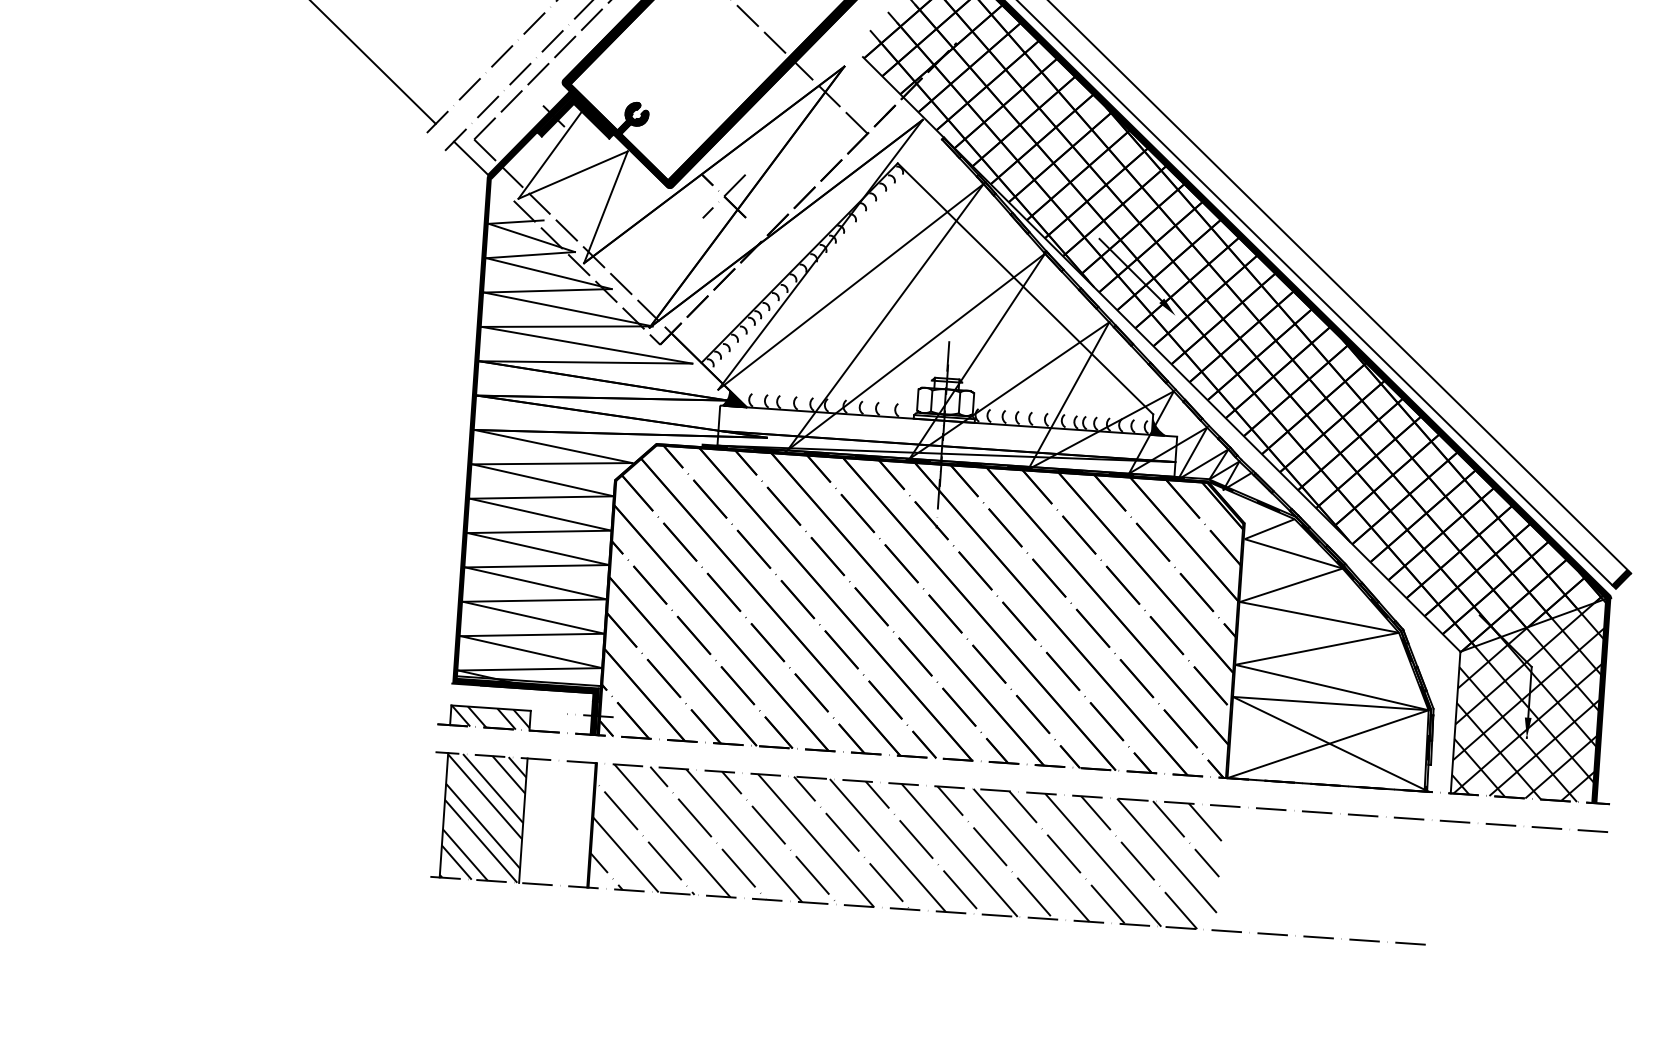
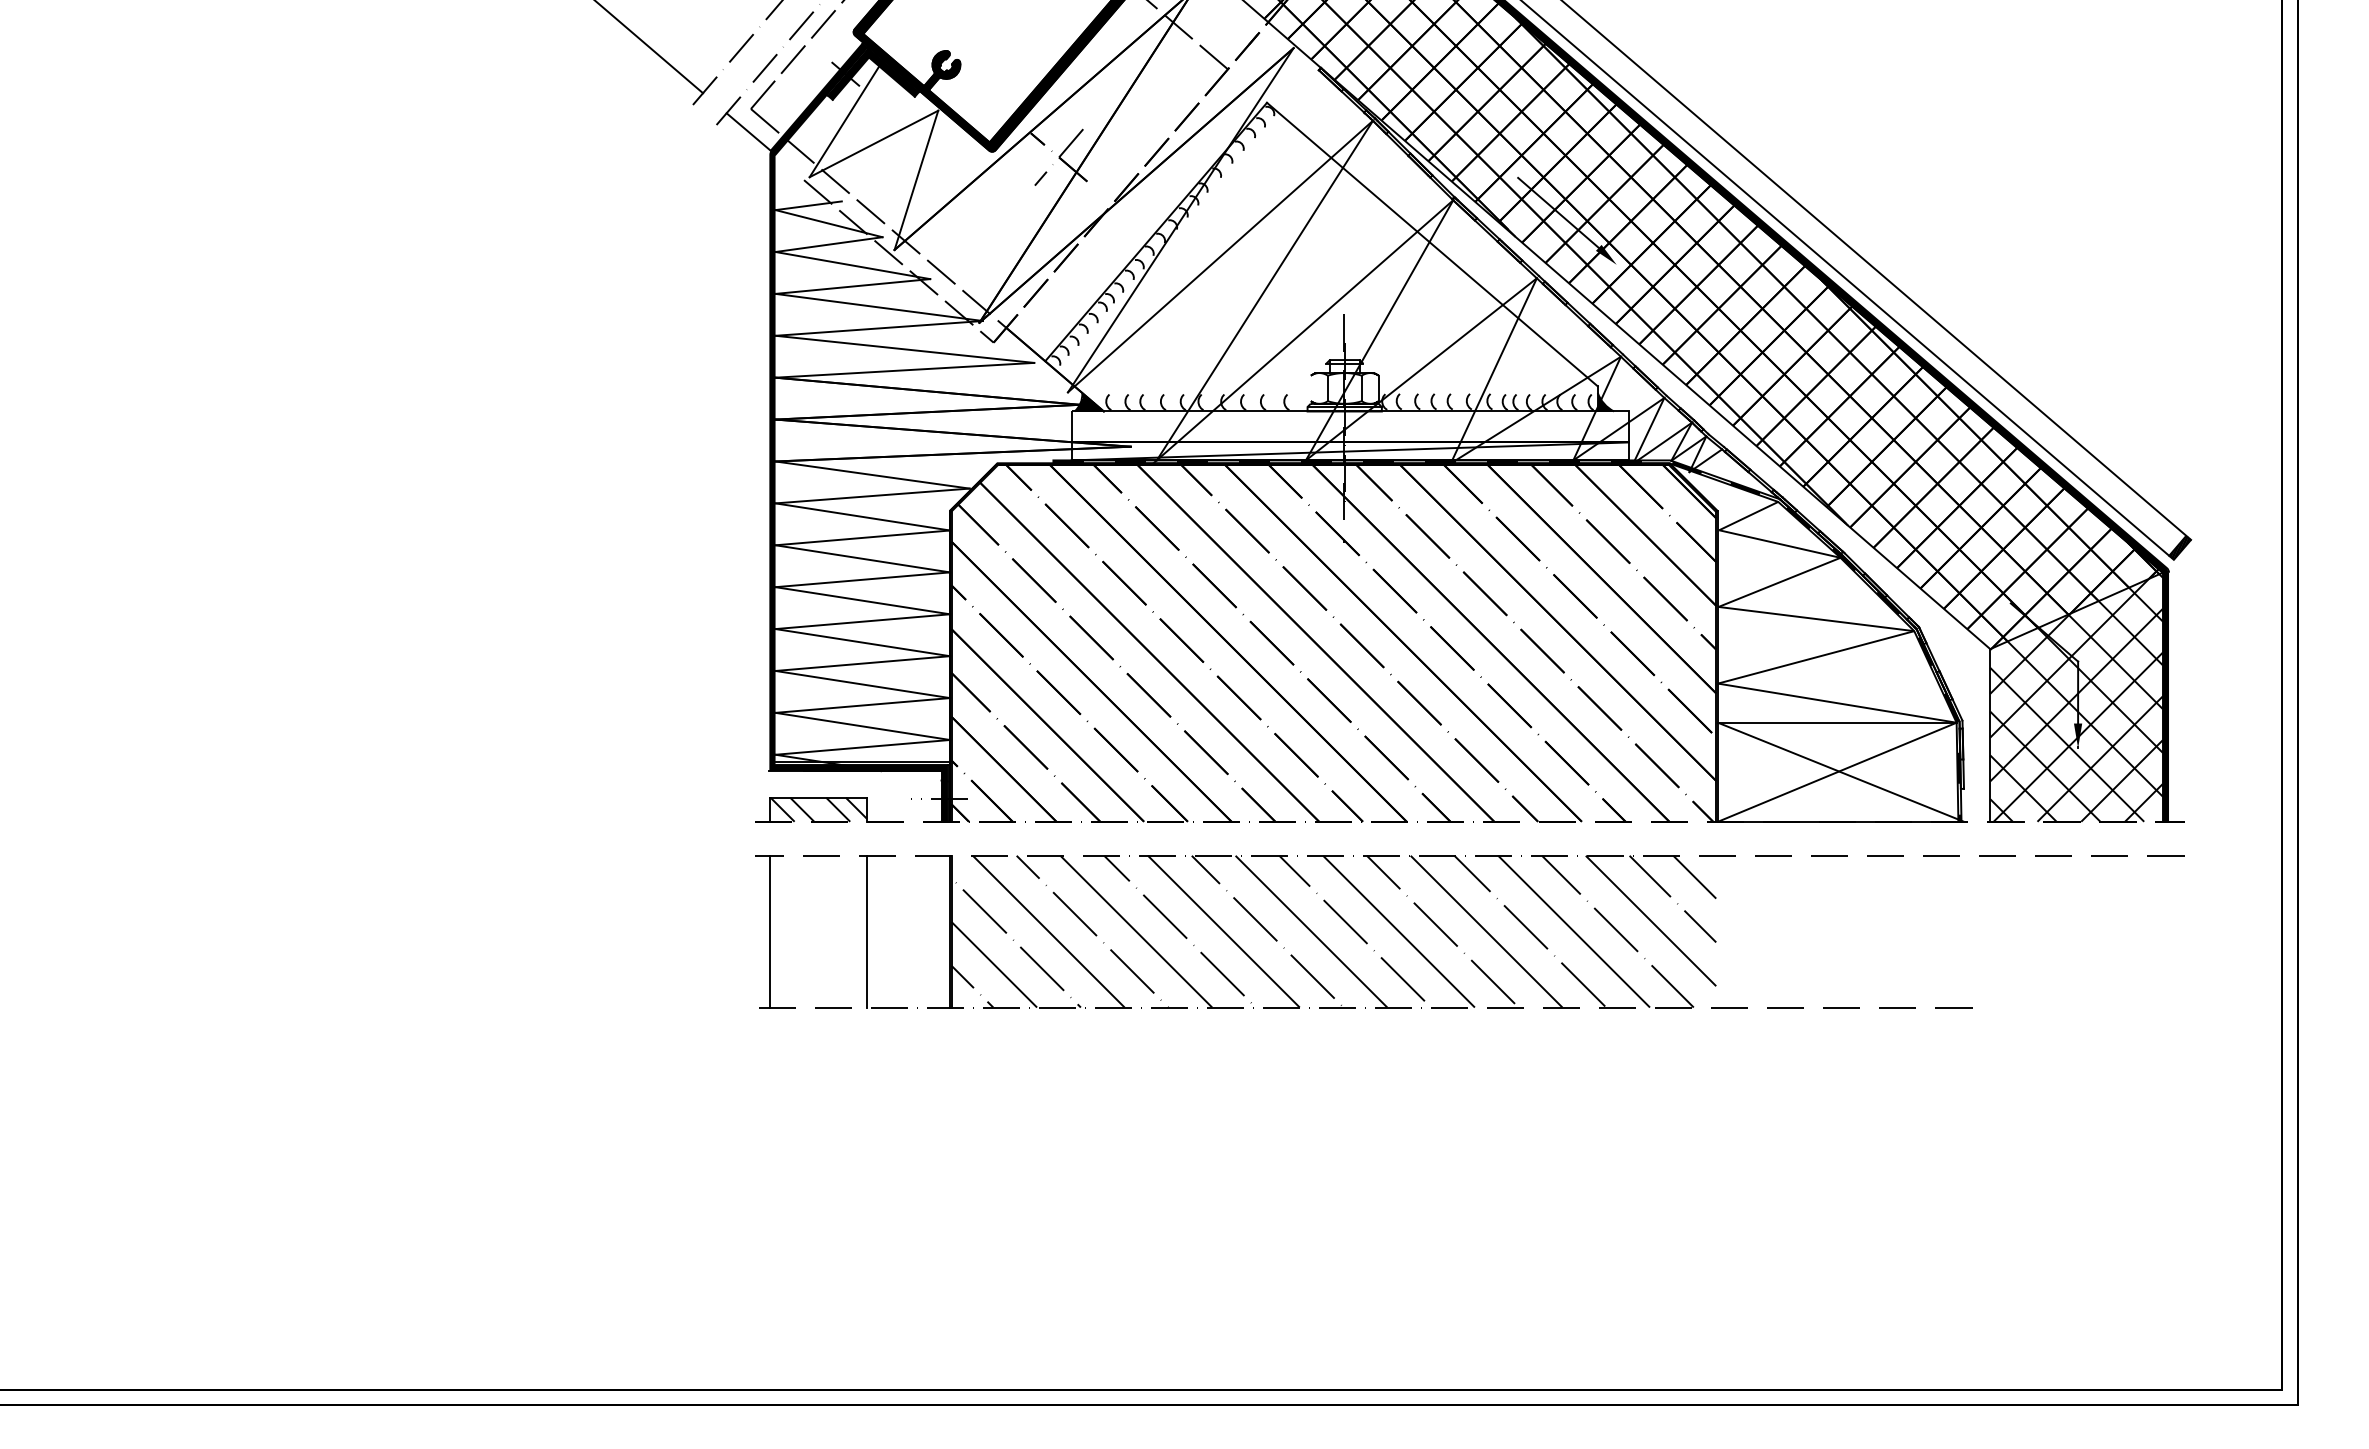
line: (917, 400) -> (1310, 388), removed
hatch: (483, 817) -> (818, 931), removed

